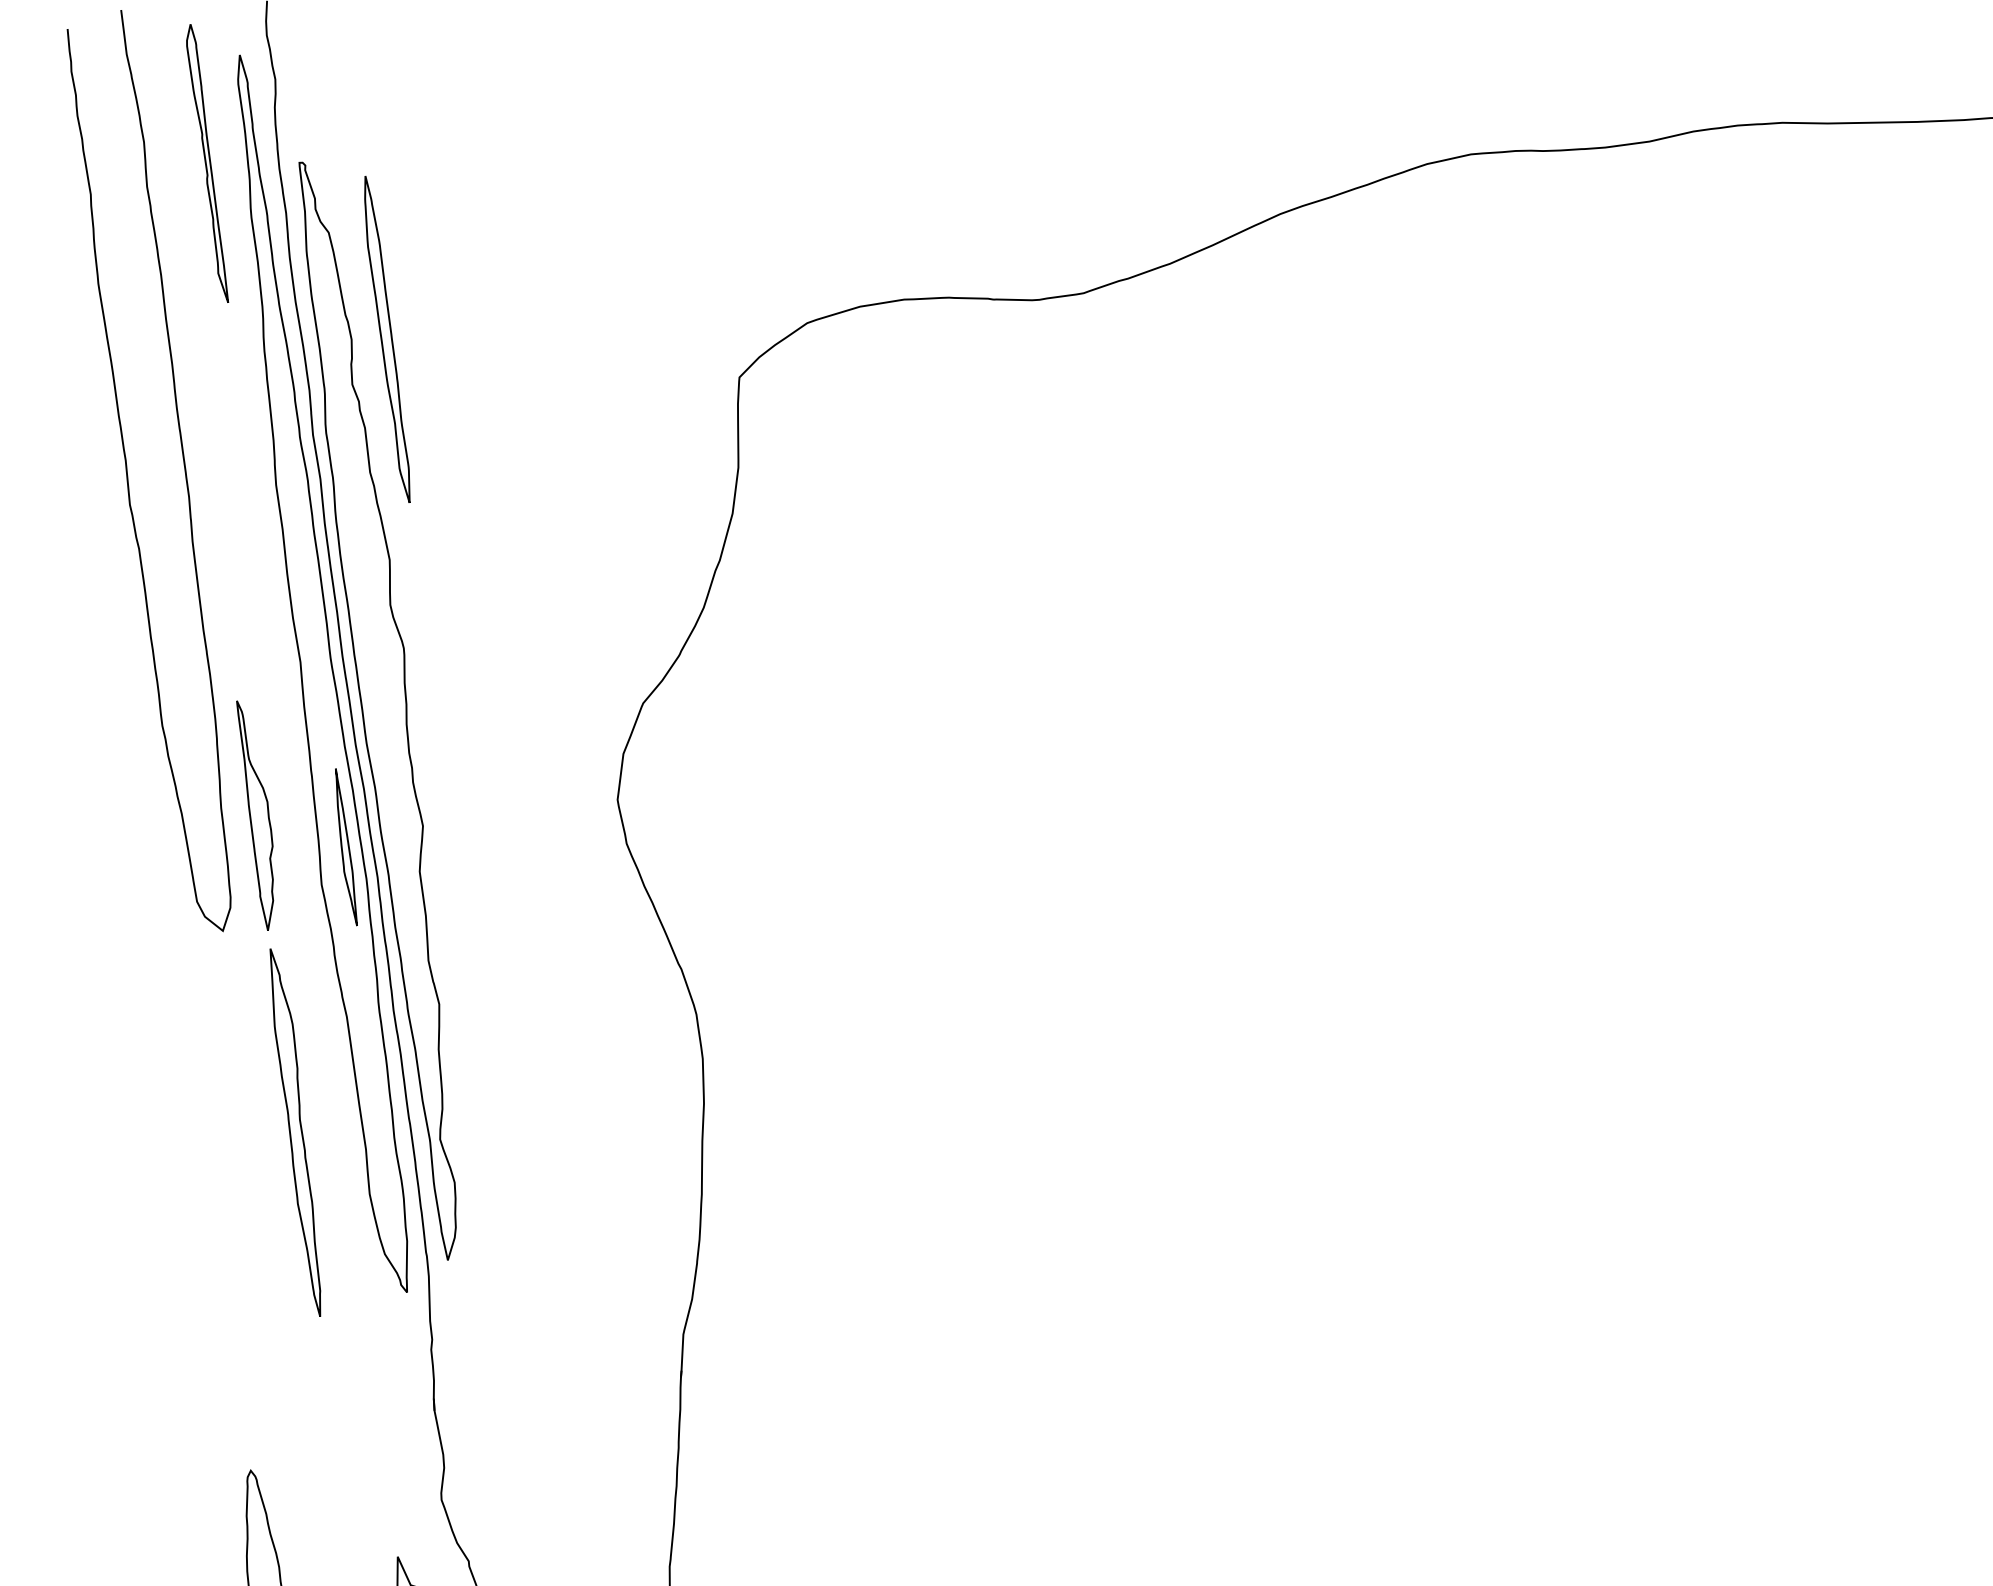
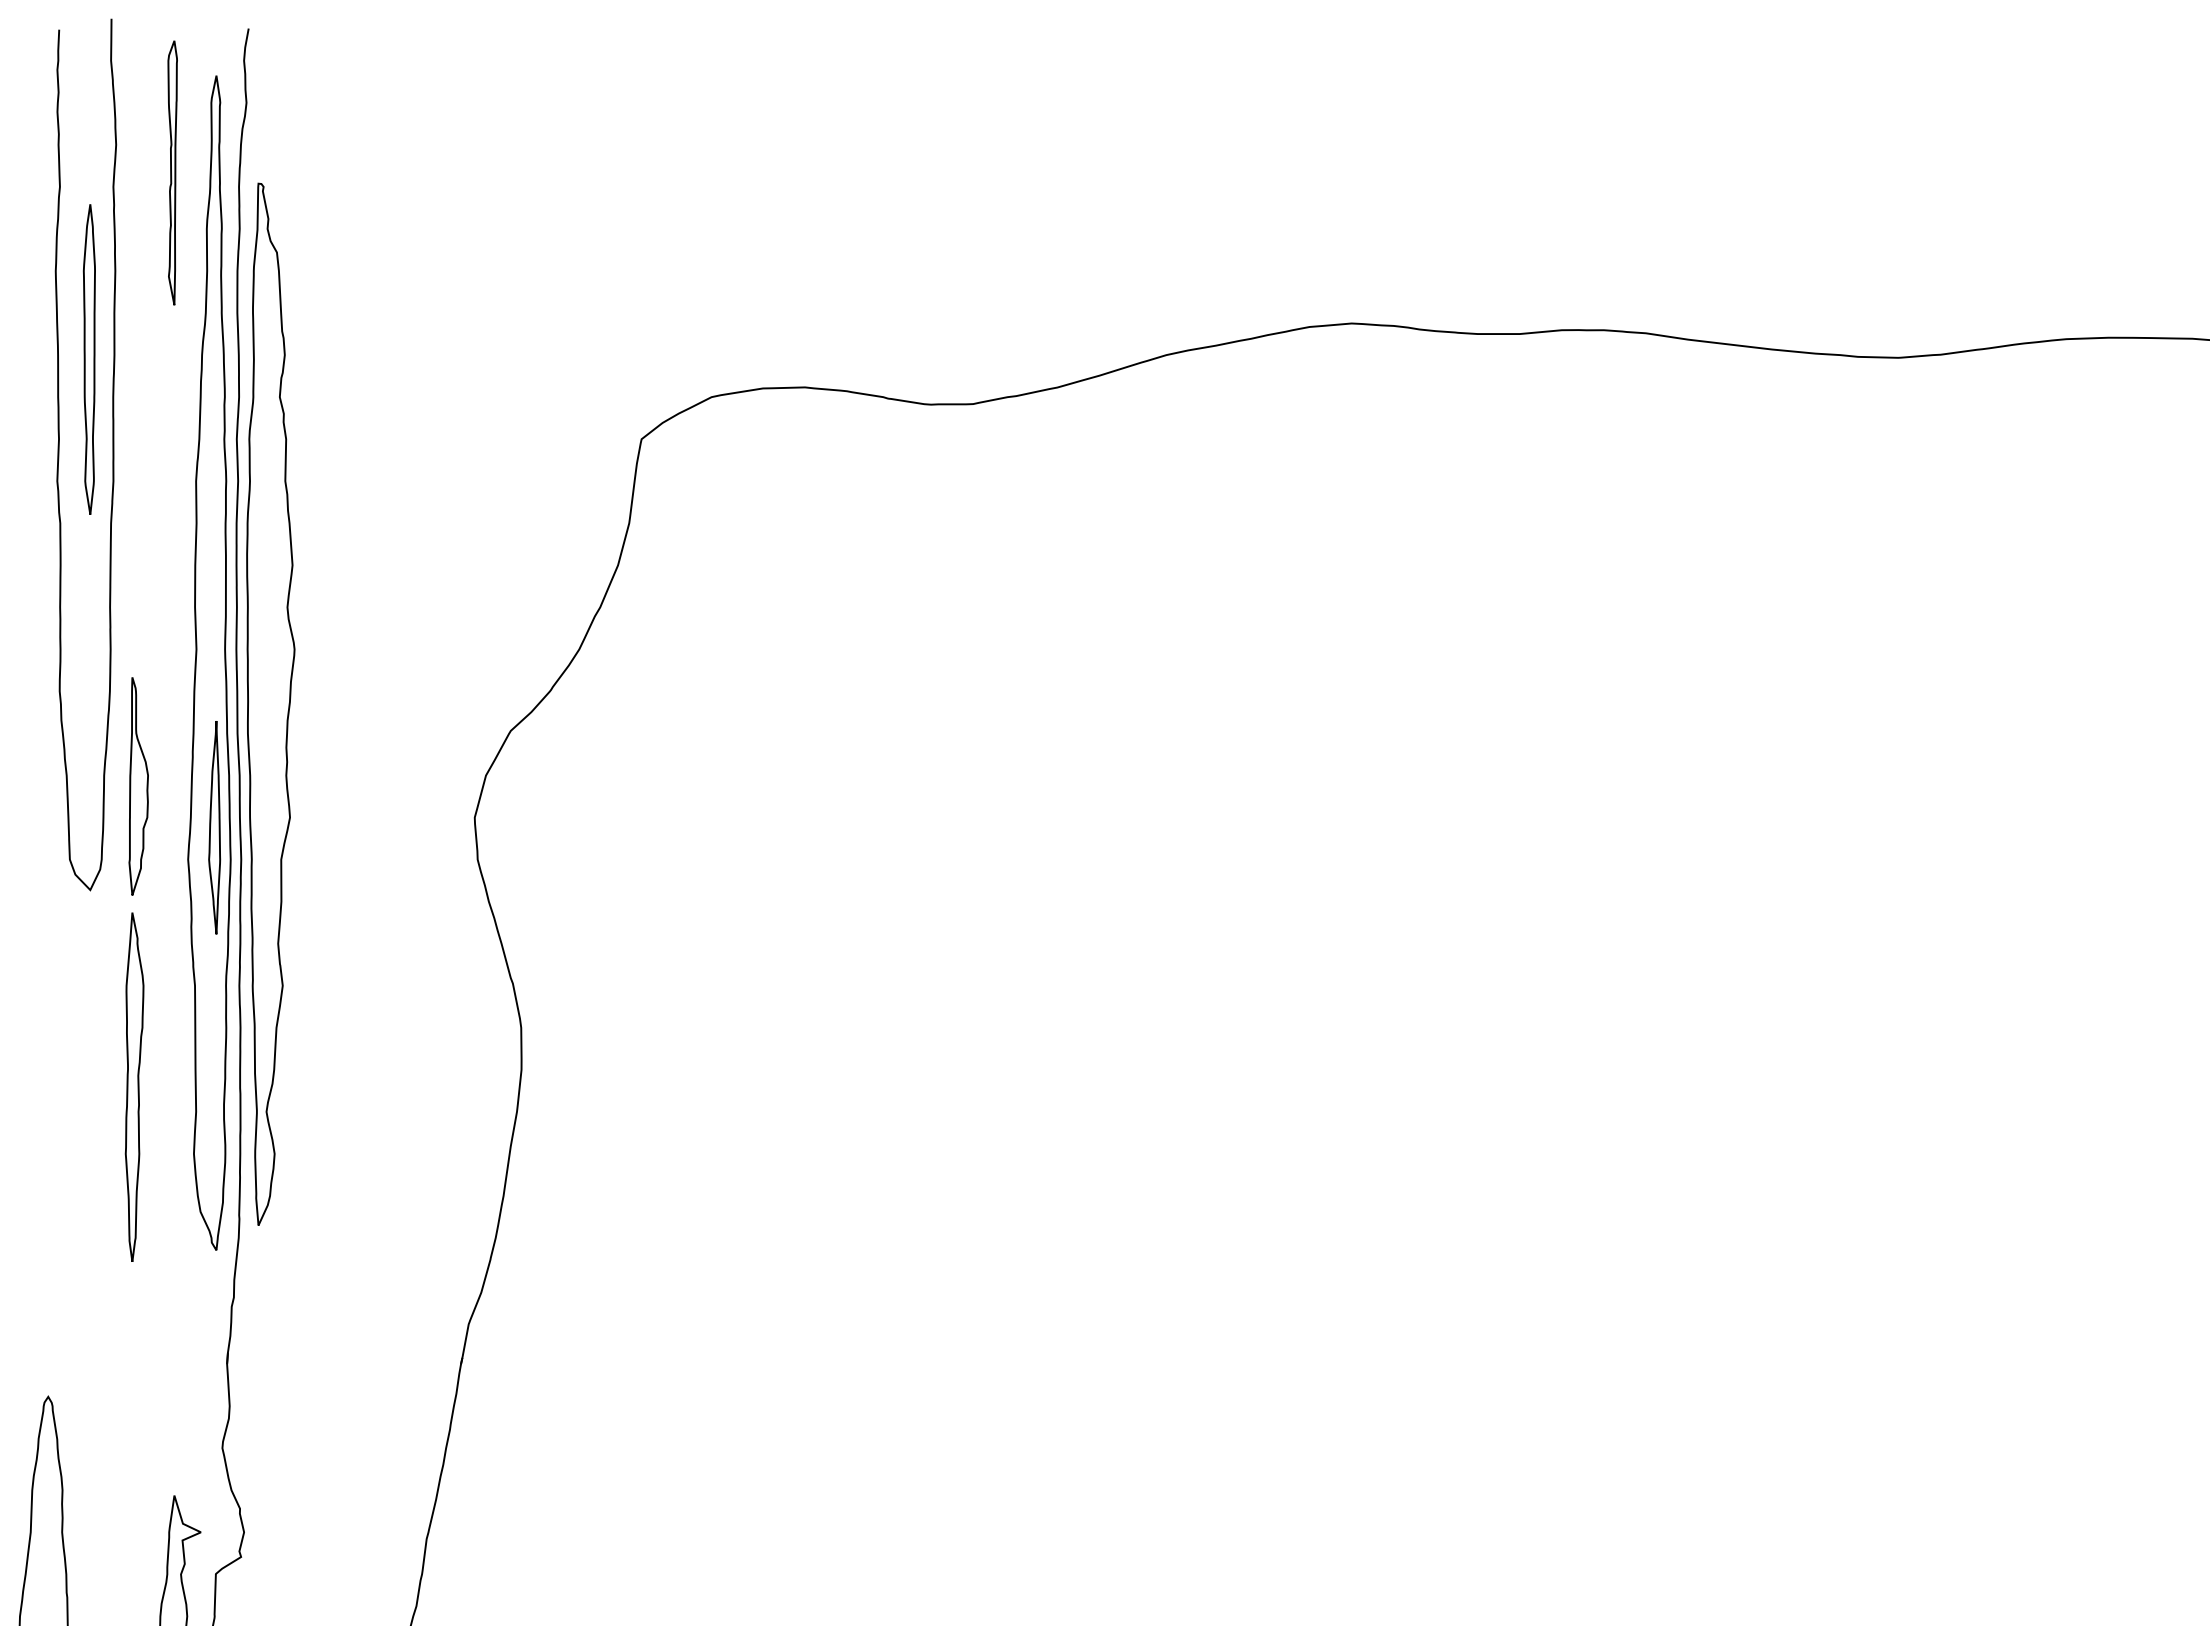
part: (385, 339) -> (88, 359), moved
part: (344, 847) -> (214, 827), size x1.43

